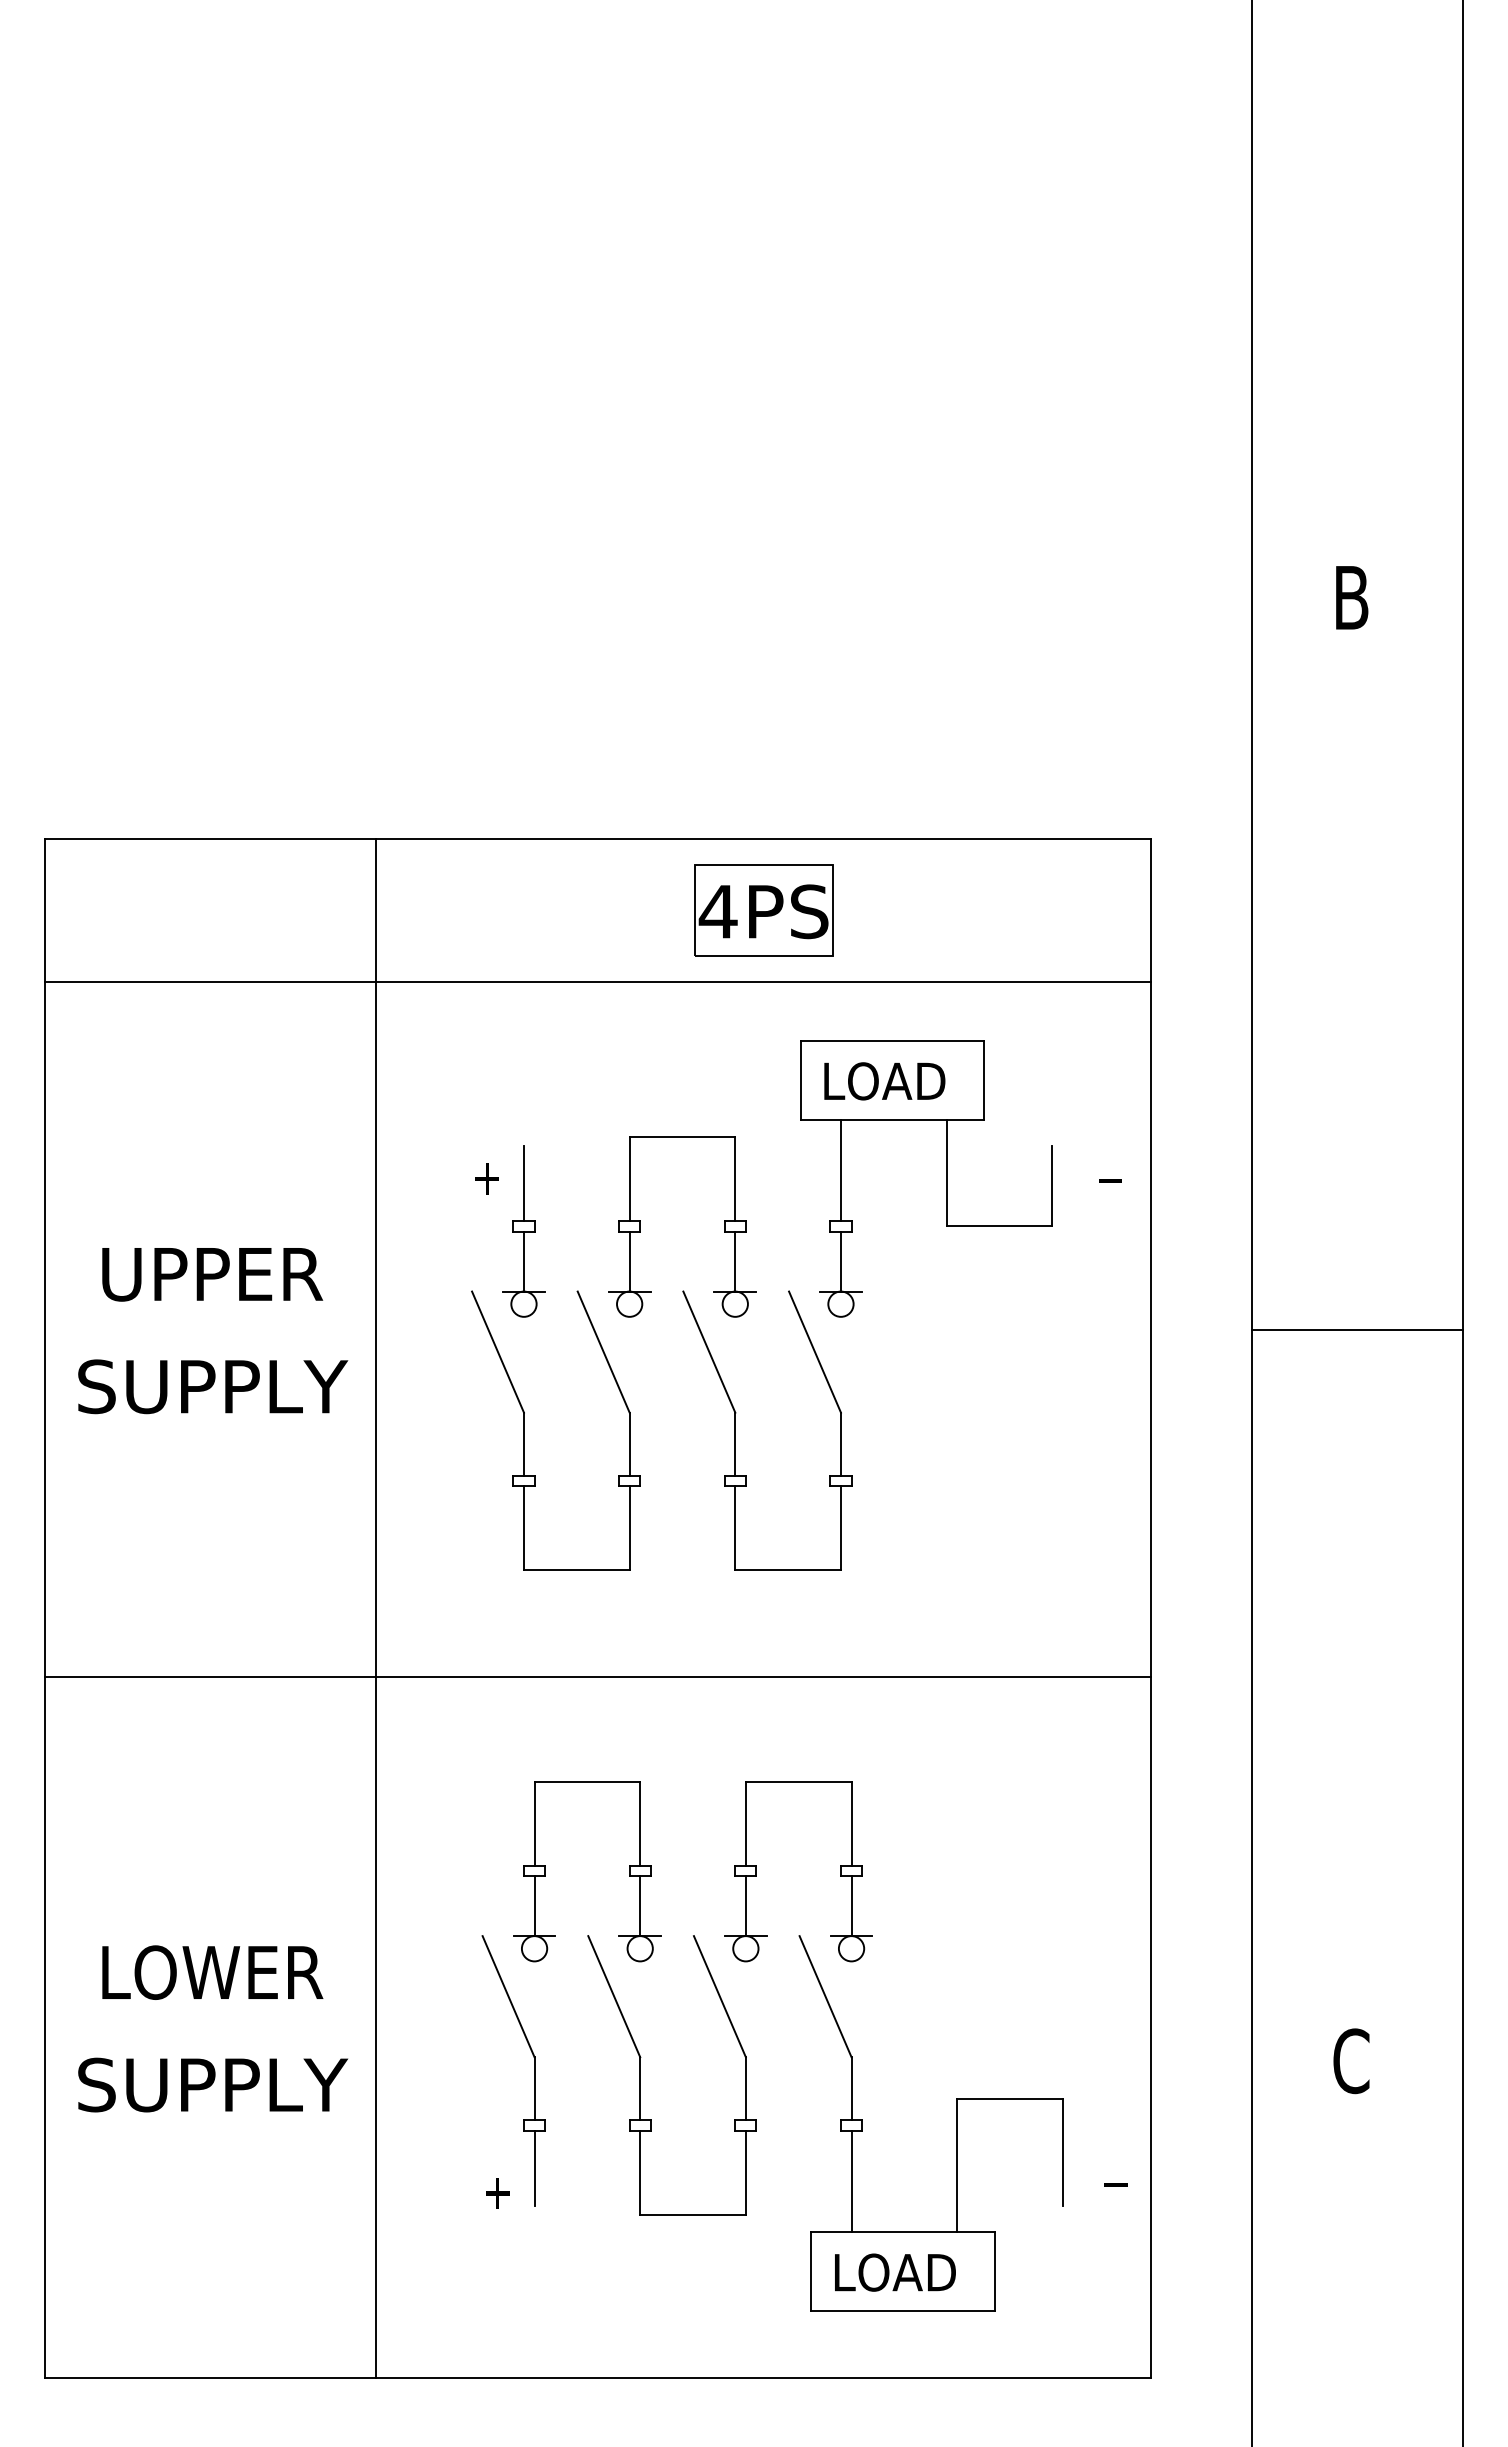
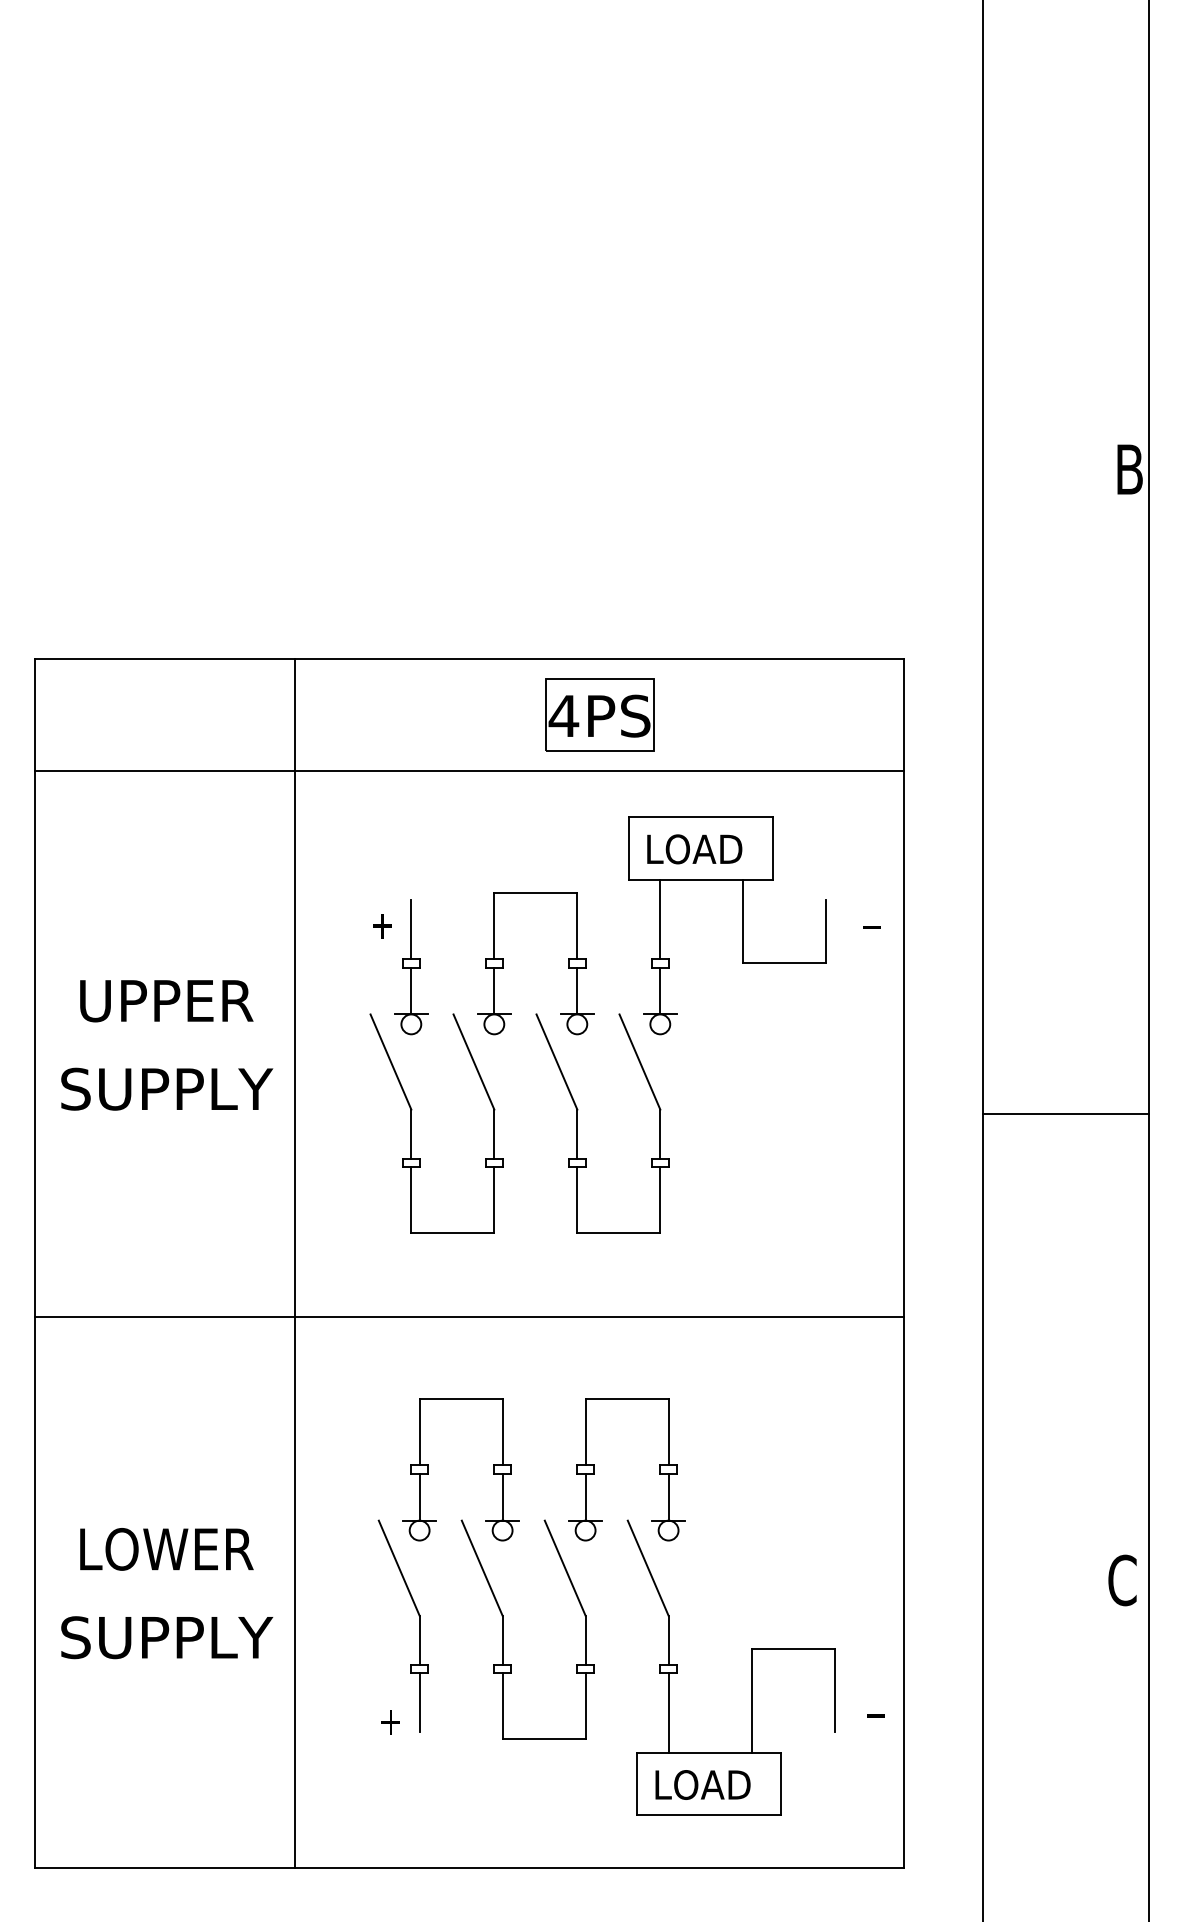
text: (1352, 597) -> (1130, 469), moved
line: (1356, 1329) -> (1065, 1114), moved
text: (1351, 2061) -> (1122, 1580), moved

